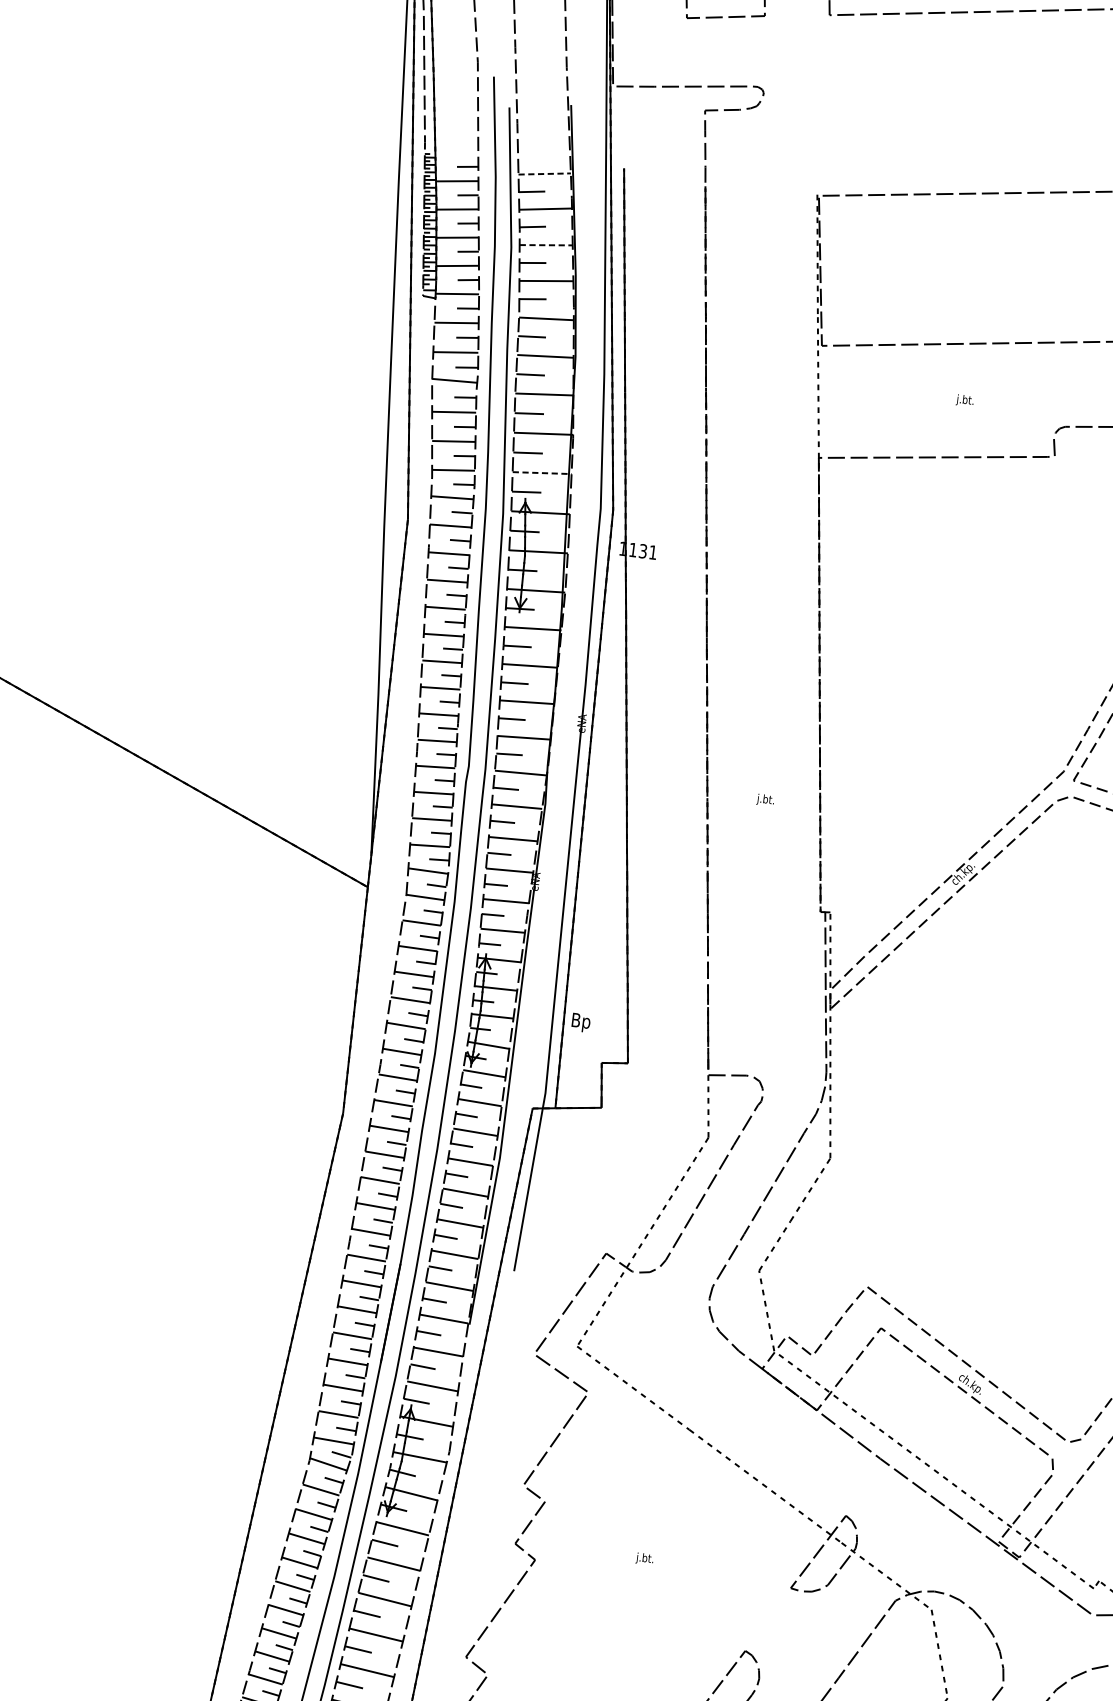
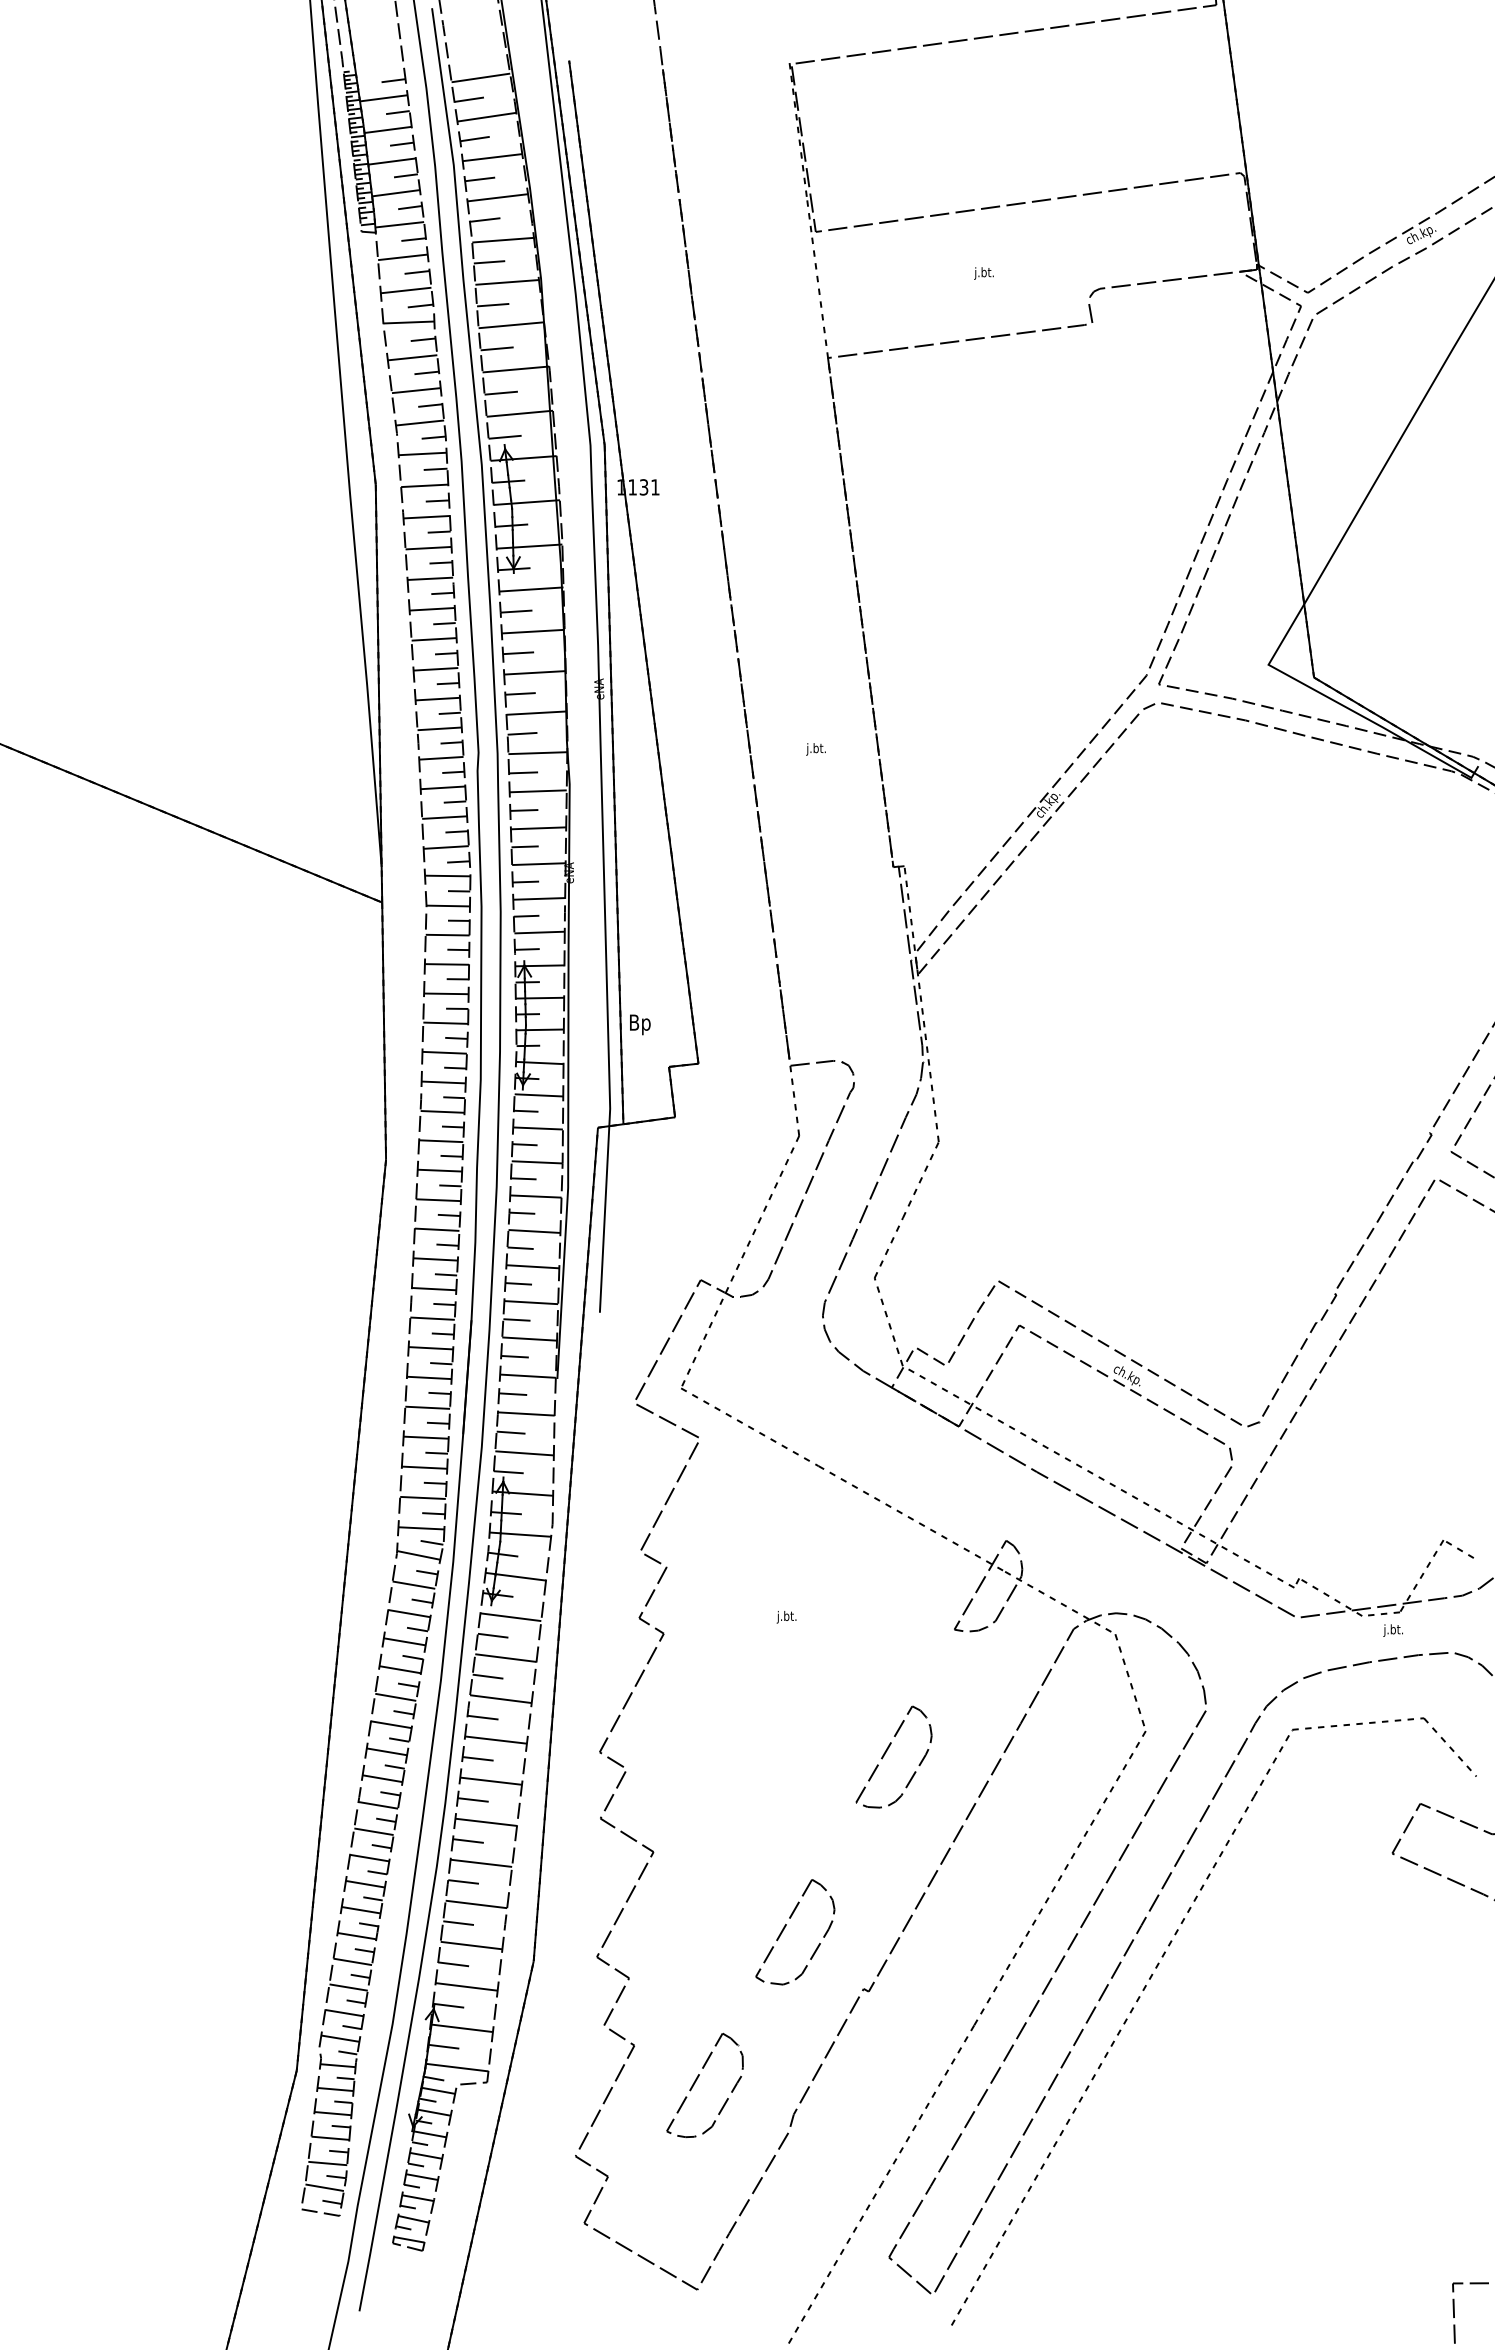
line: (544, 173) -> (480, 77), dashed -> solid
line: (546, 245) -> (492, 157), dashed -> solid
line: (542, 472) -> (520, 413), dashed -> solid

